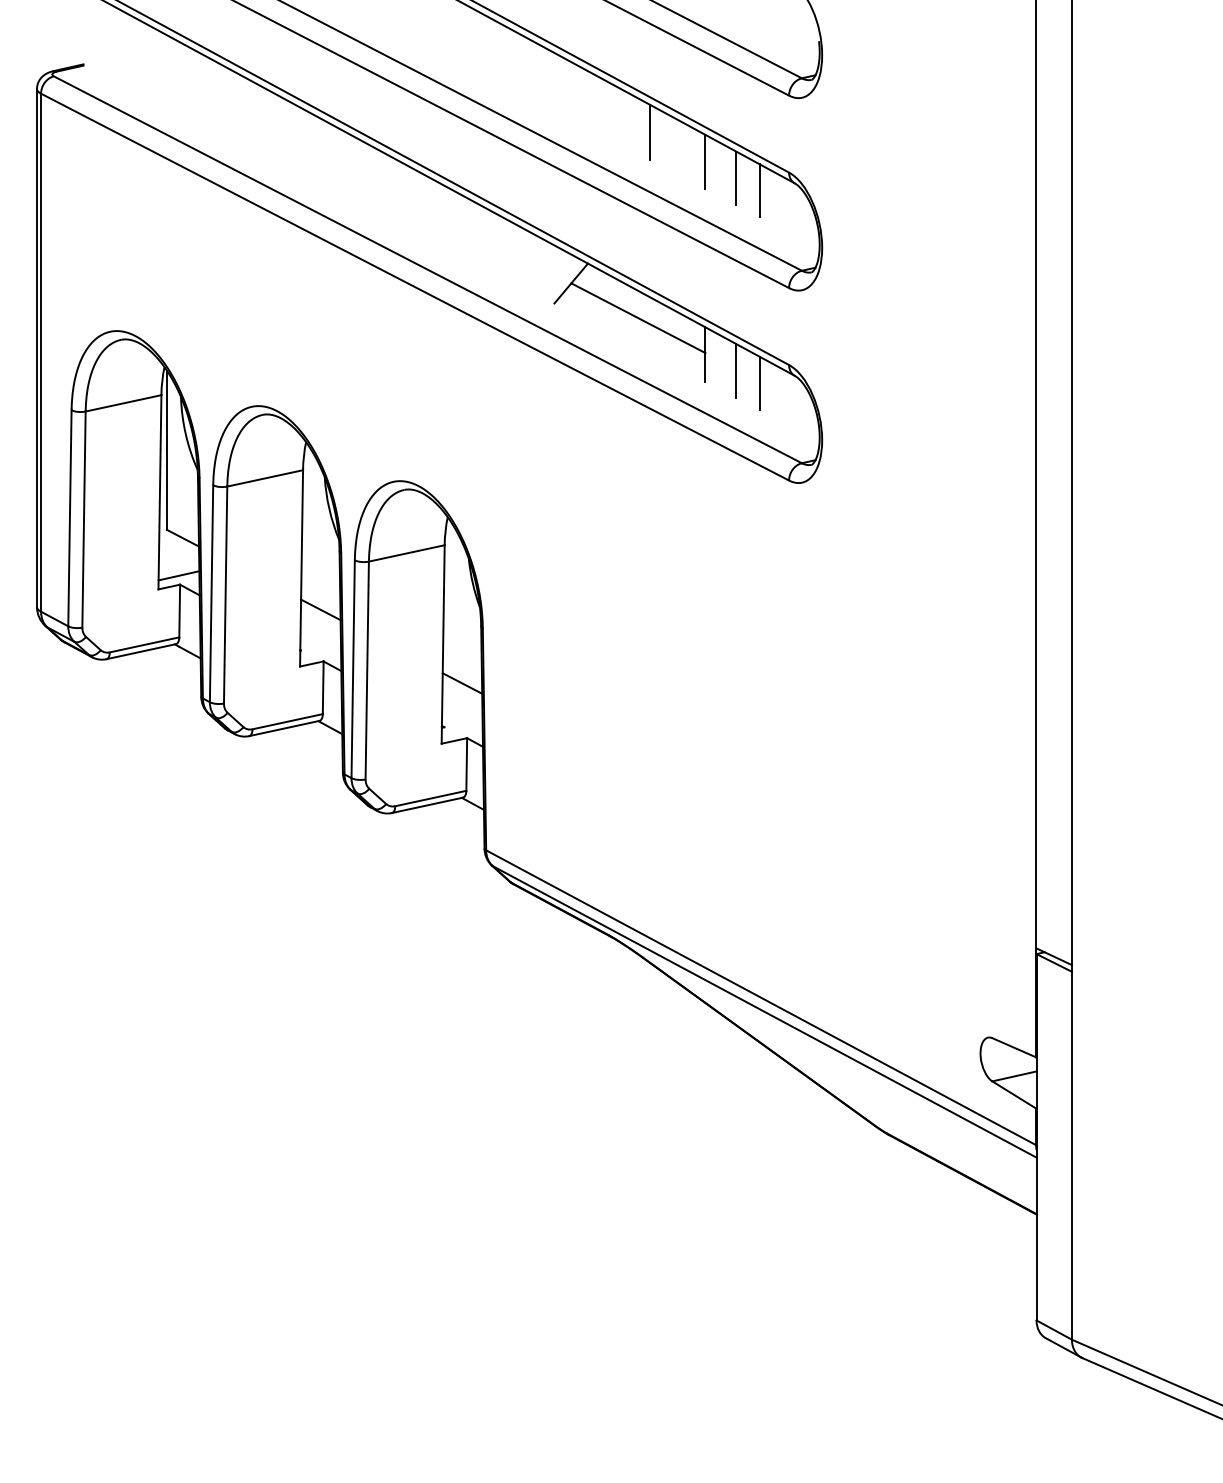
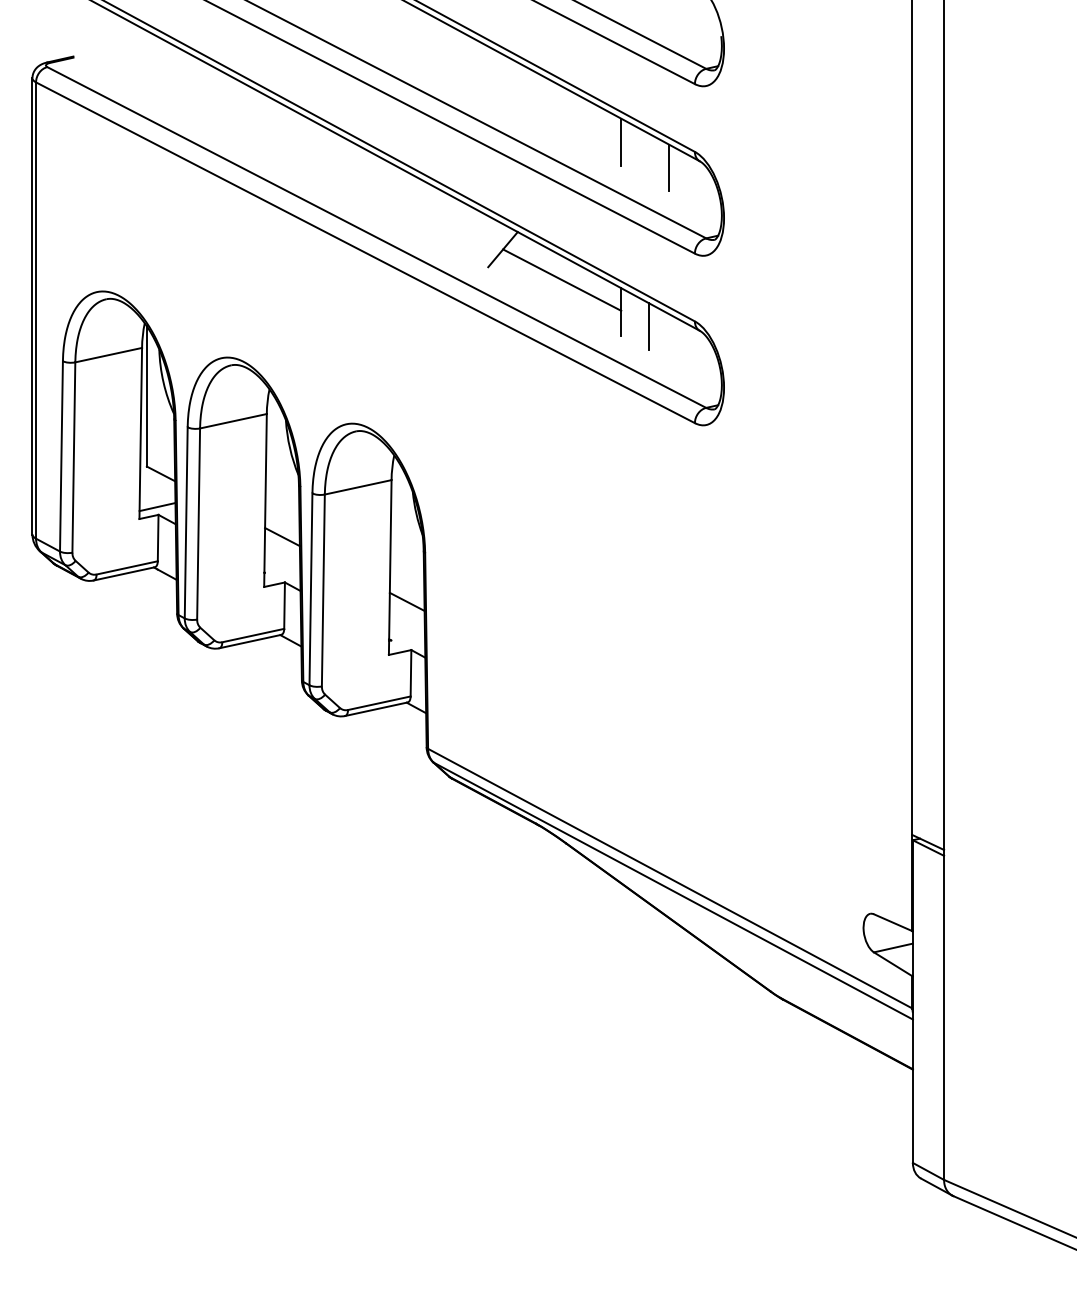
line: (650, 132) -> (572, 116), removed
line: (736, 177) -> (648, 156), removed
line: (760, 383) -> (669, 337), removed

